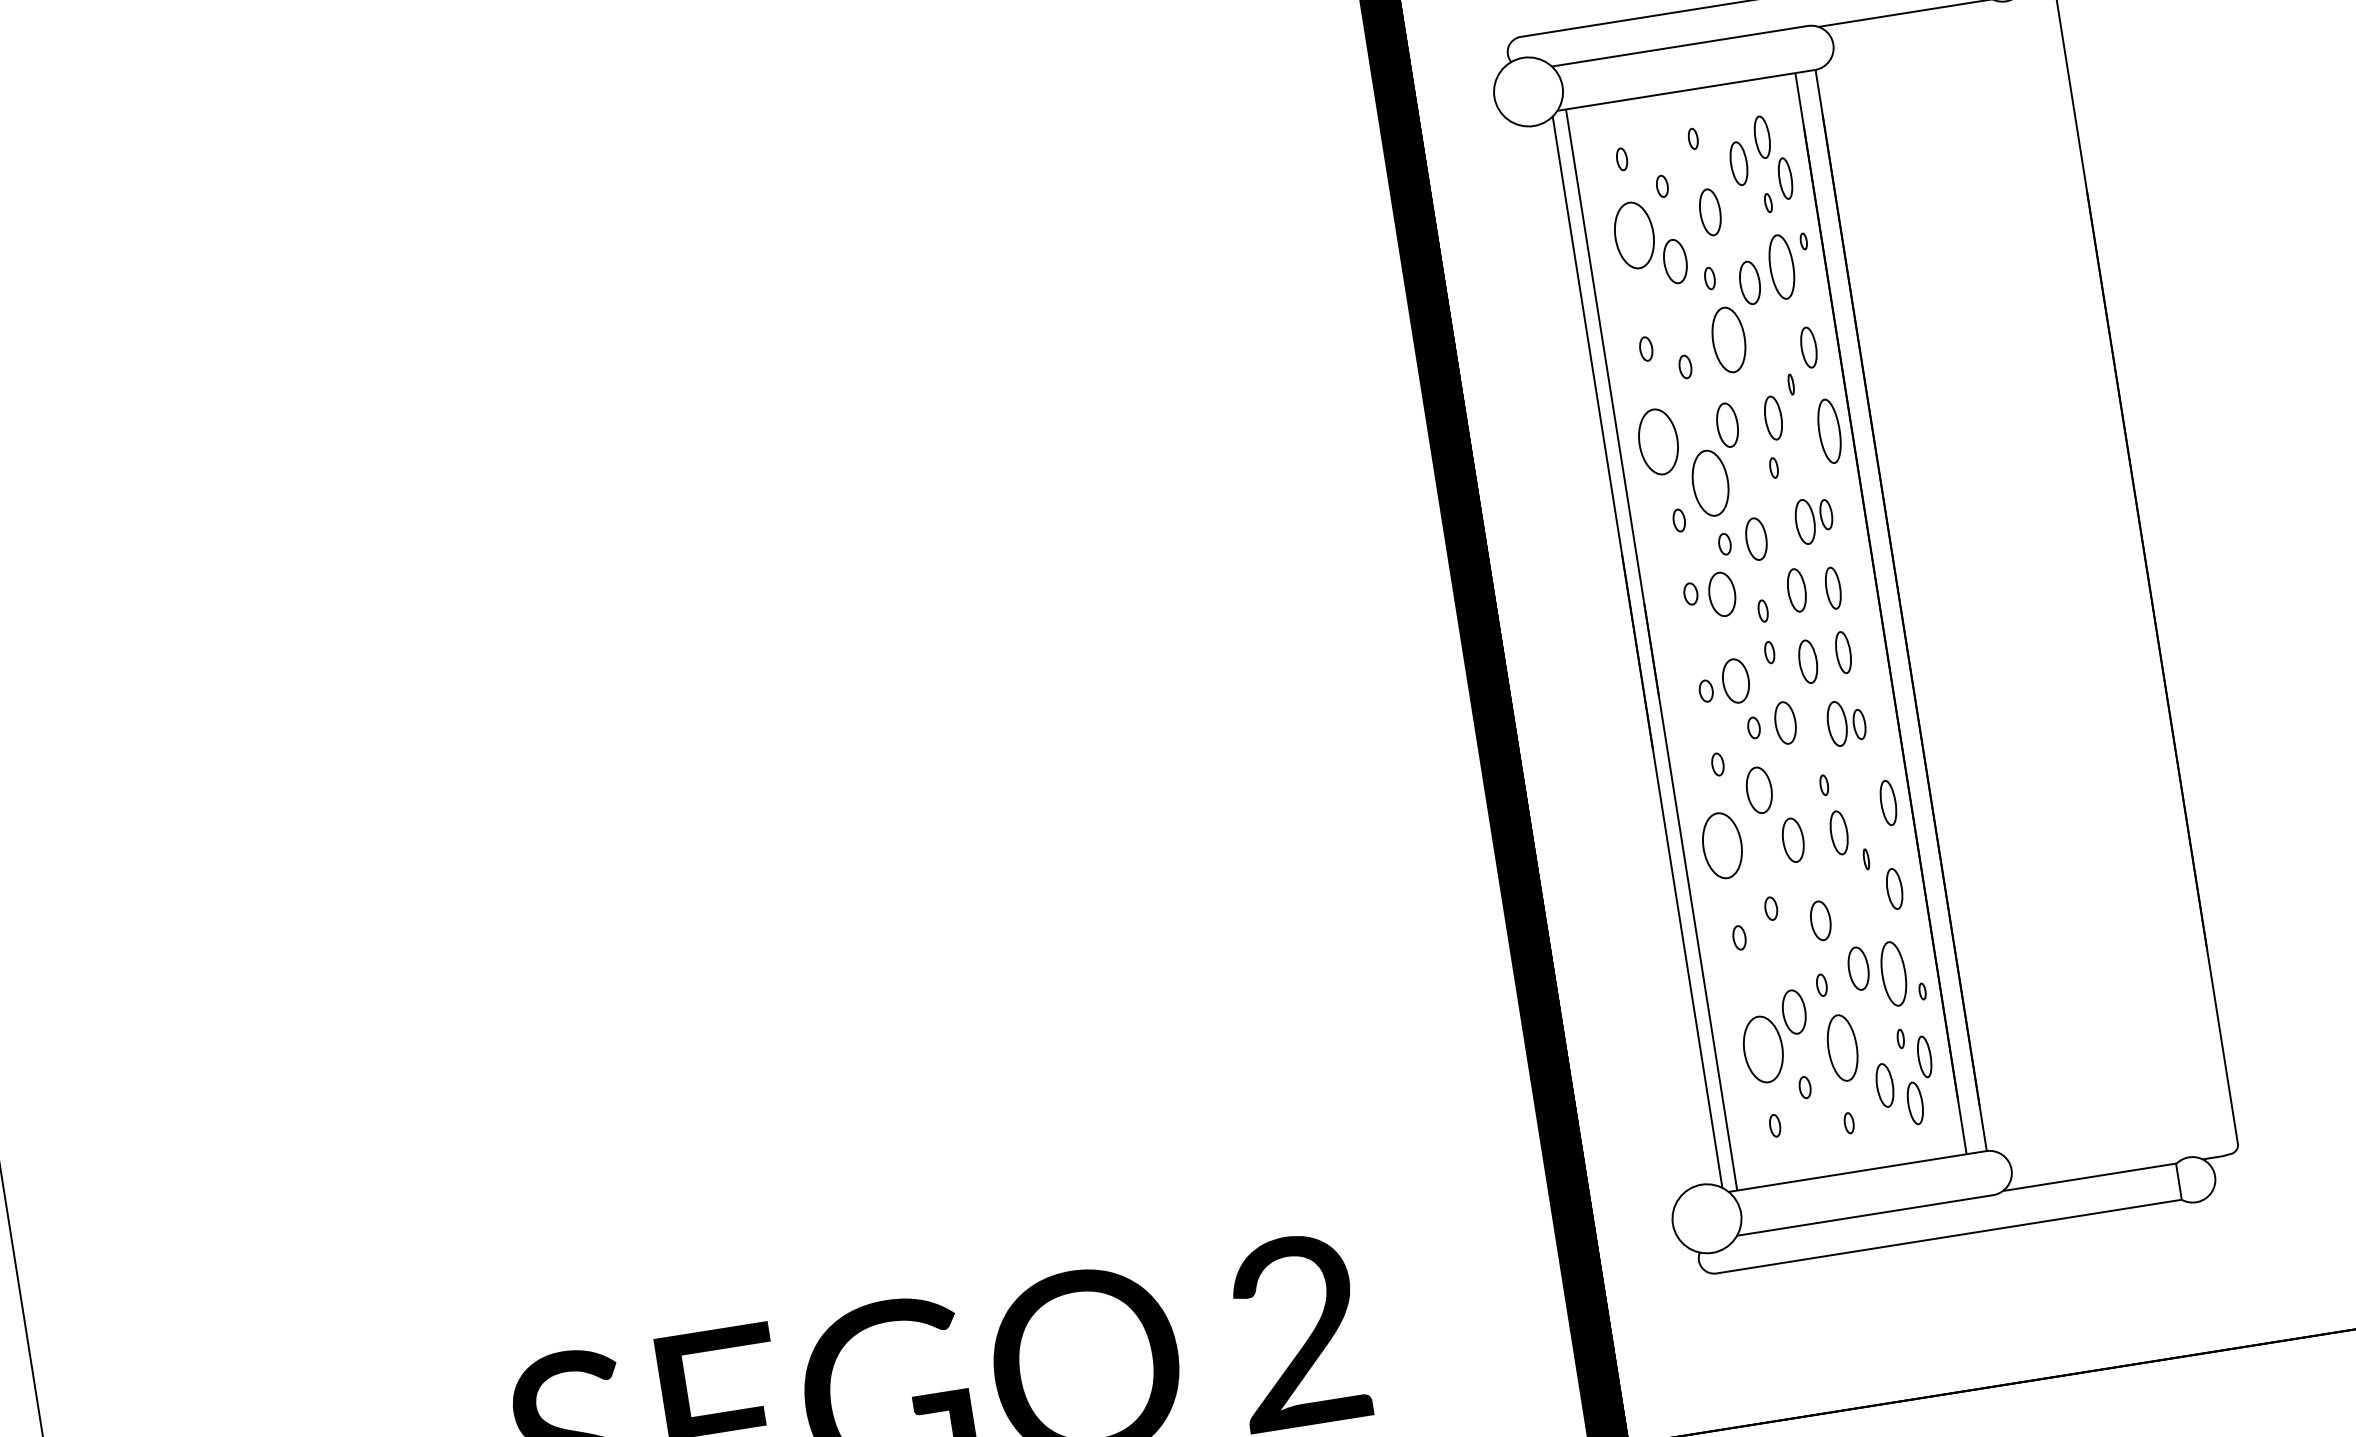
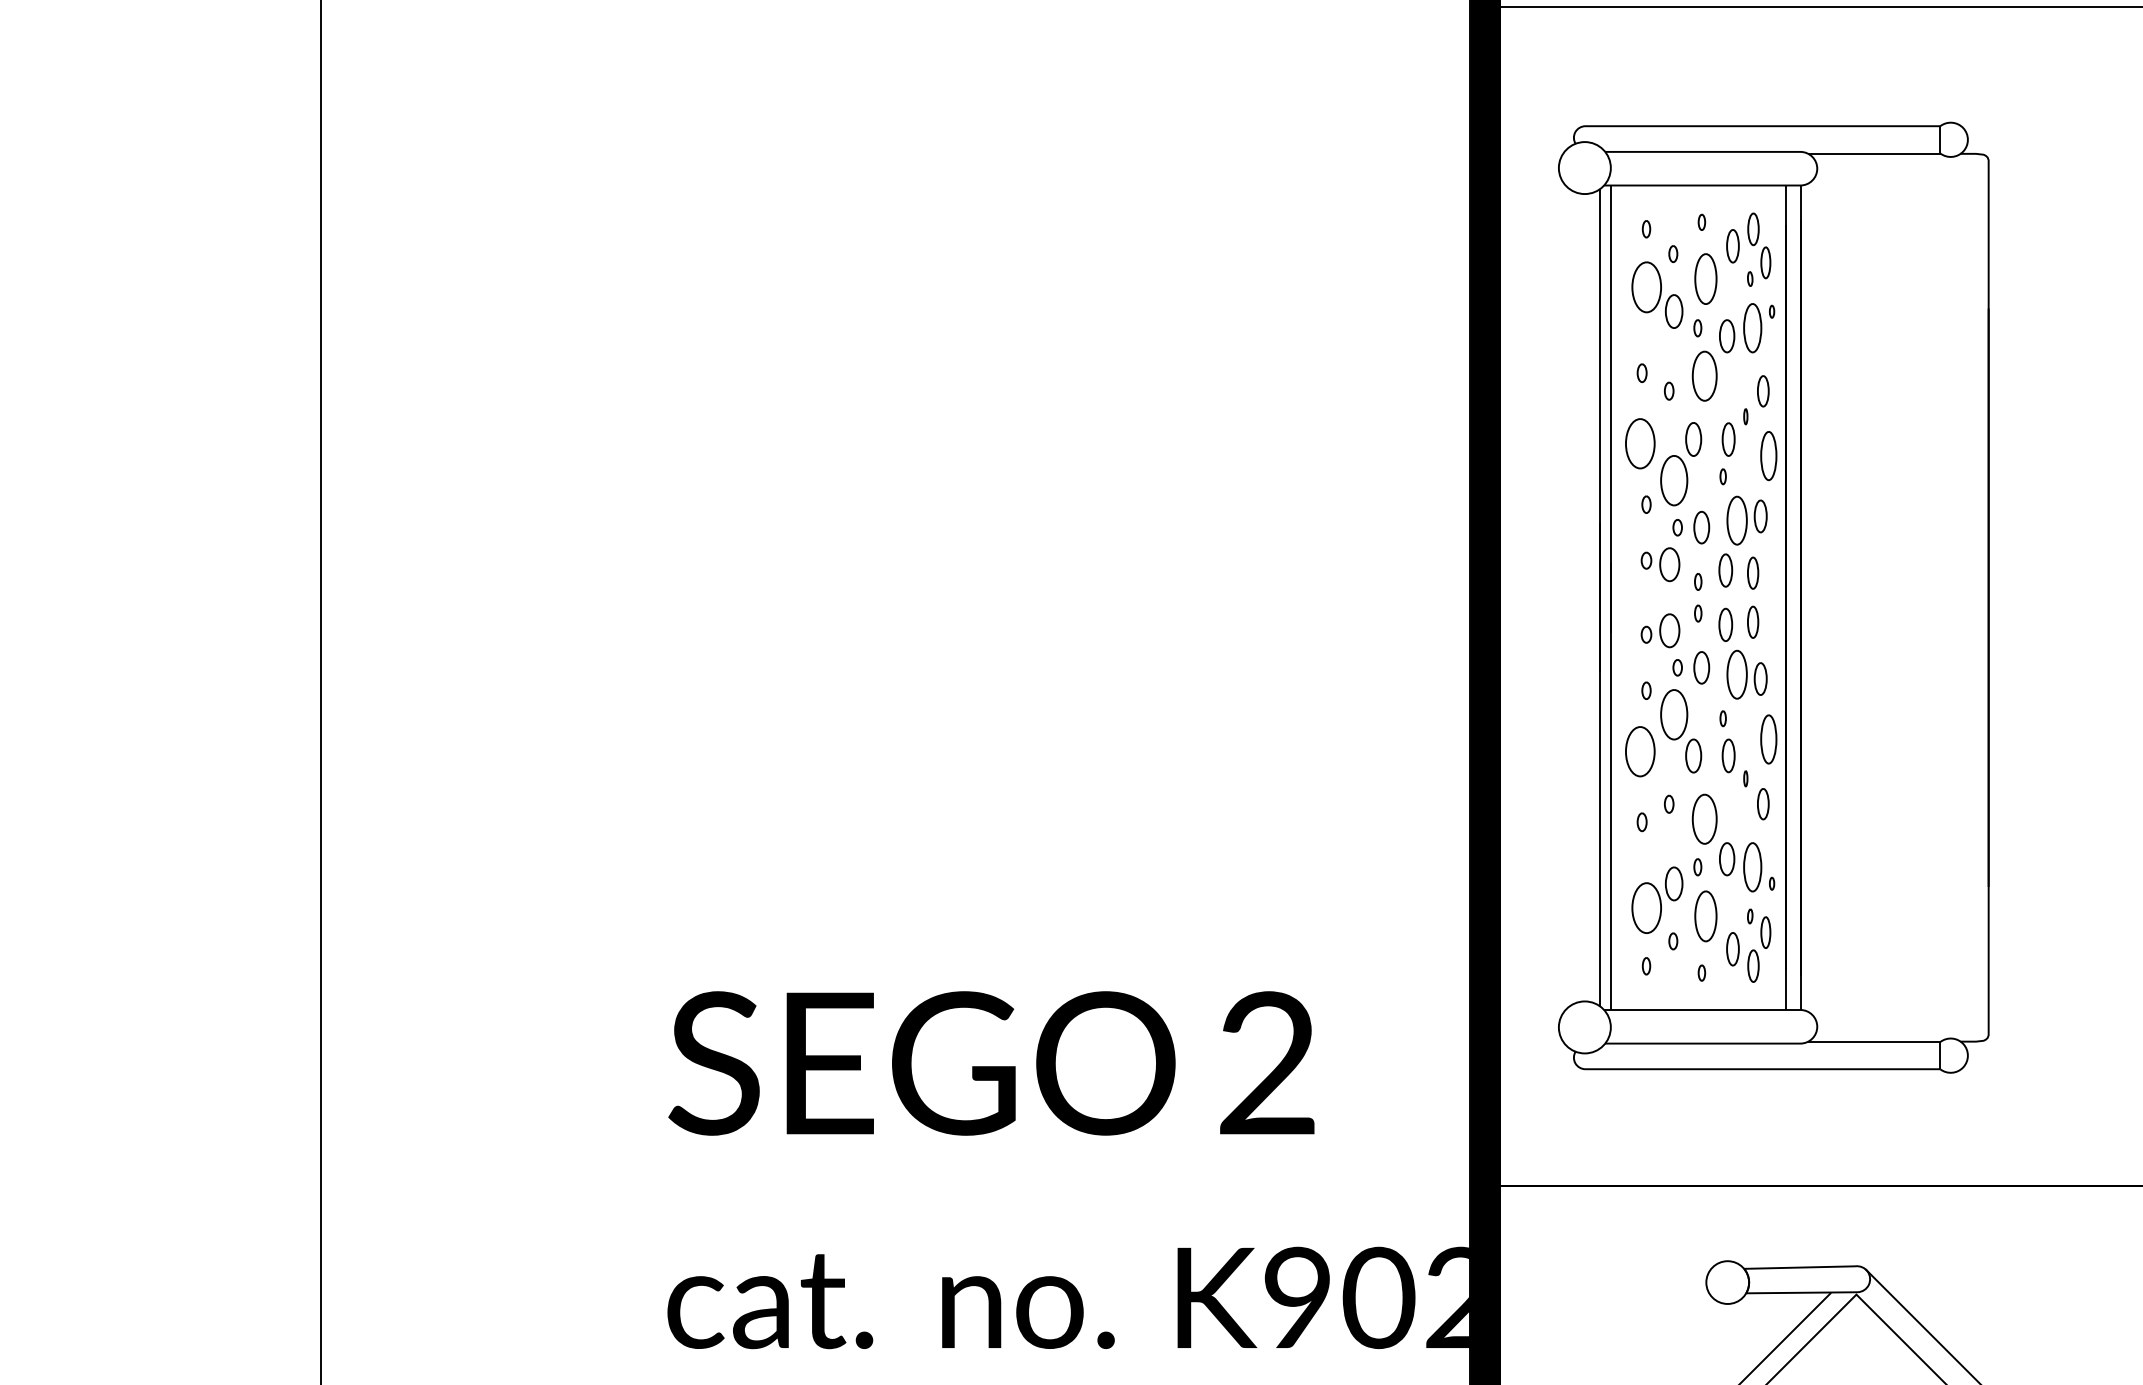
part: (1709, 211) -> (1705, 278), size x1.43
part: (1813, 520) -> (1746, 520), size x1.43
part: (1845, 722) -> (1746, 674), size x1.43
part: (1759, 789) -> (1674, 714), size x1.43
part: (1888, 803) -> (1768, 739), size x1.43
part: (1820, 919) -> (1704, 818), size x1.67

